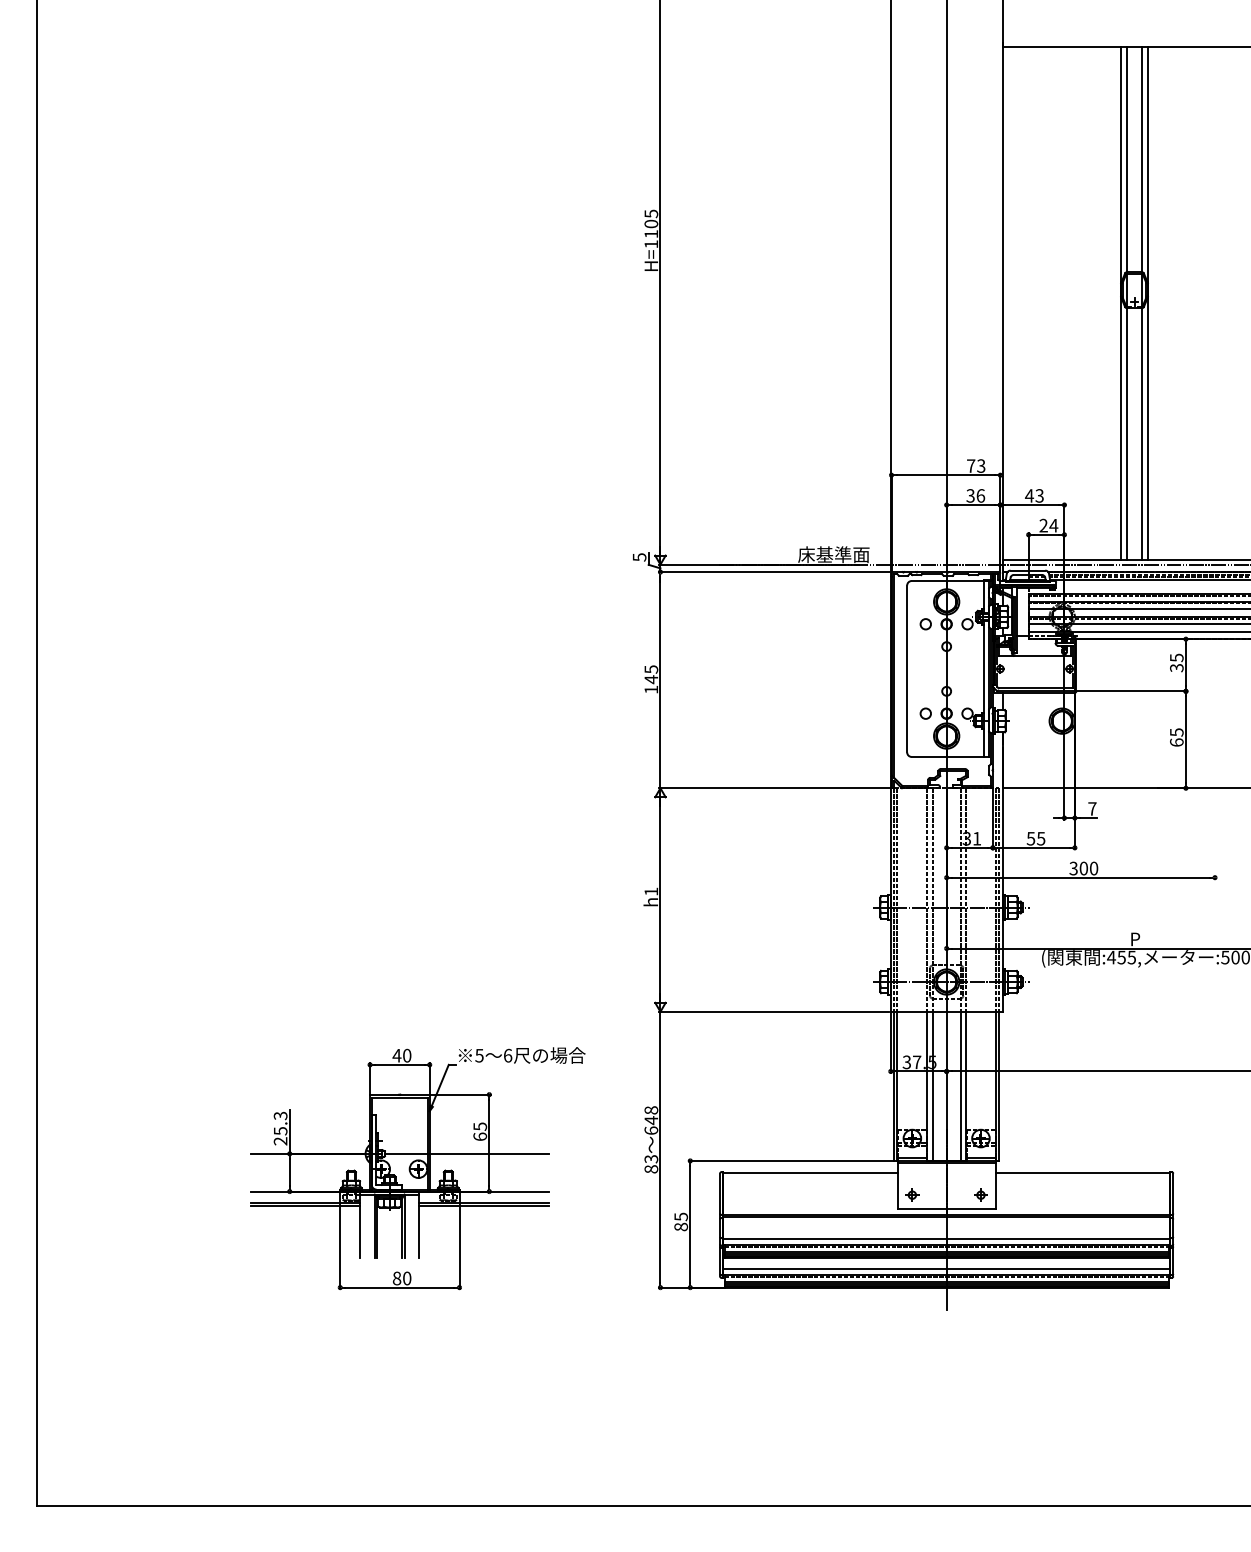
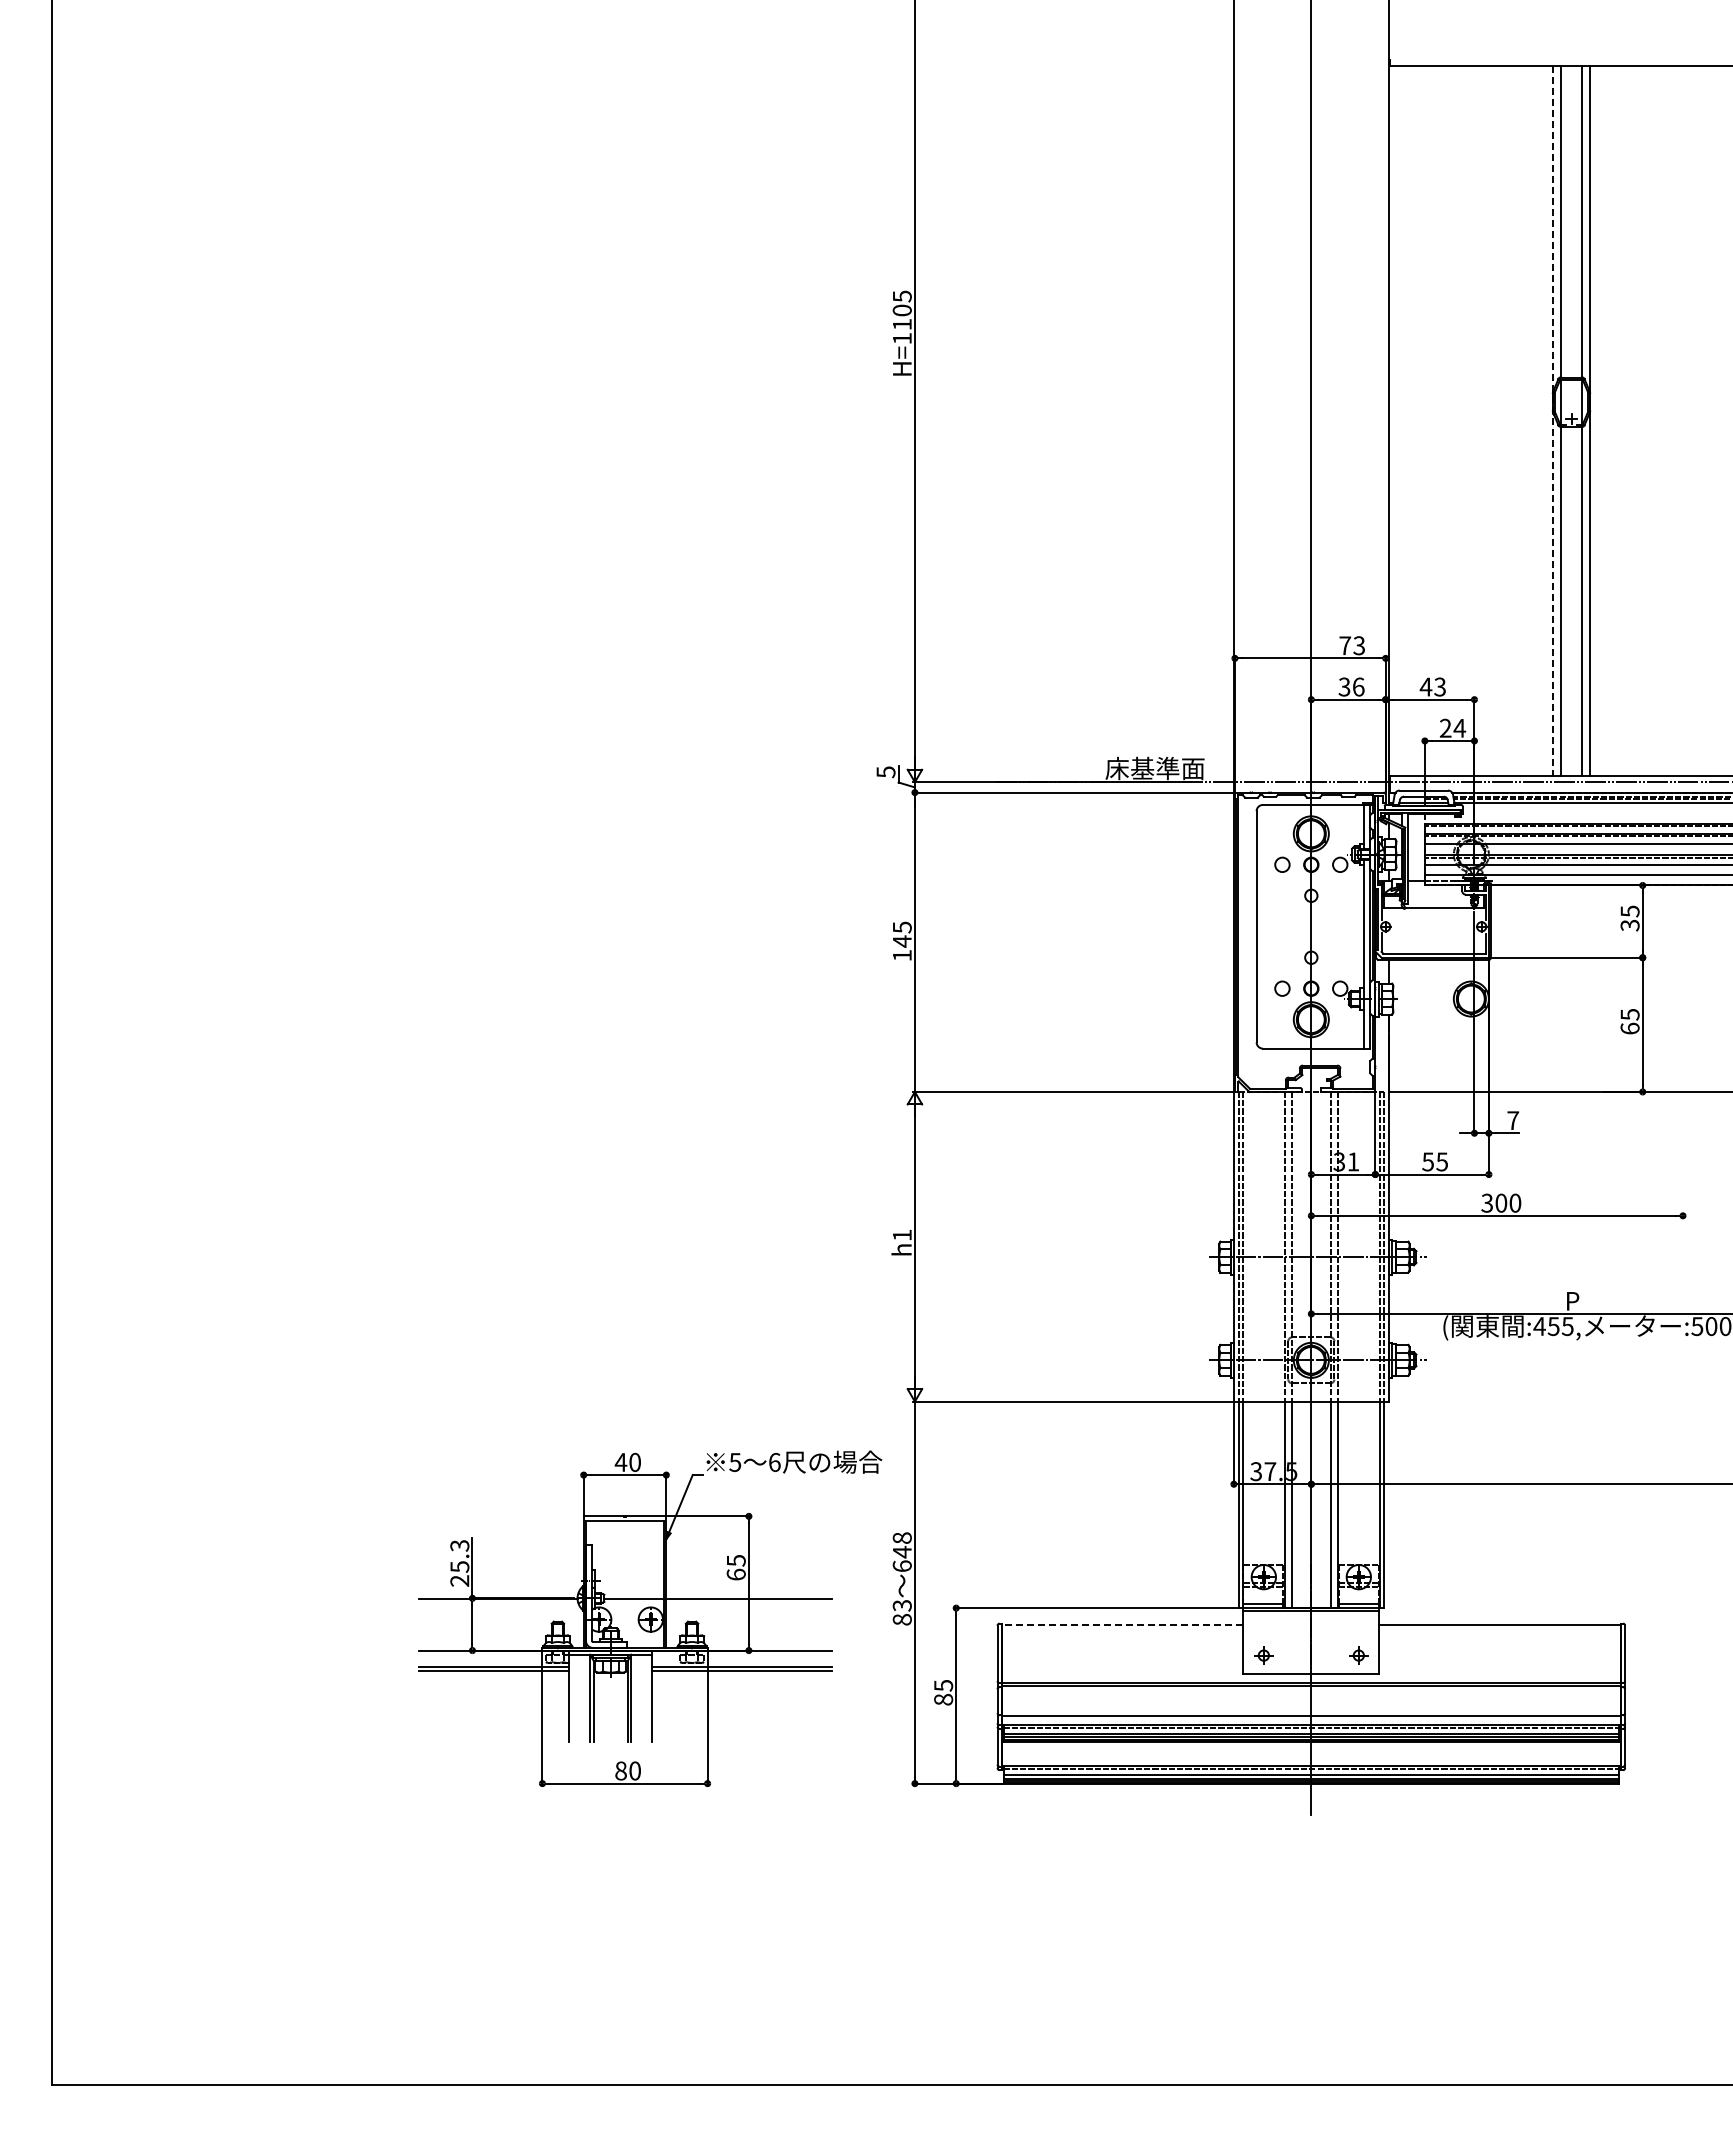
line: (1120, 304) -> (1552, 421), solid -> dashed
part: (418, 1168) -> (650, 1618), moved
line: (810, 1172) -> (1122, 1624), solid -> dashed
line: (946, 1269) -> (1311, 1758), removed

